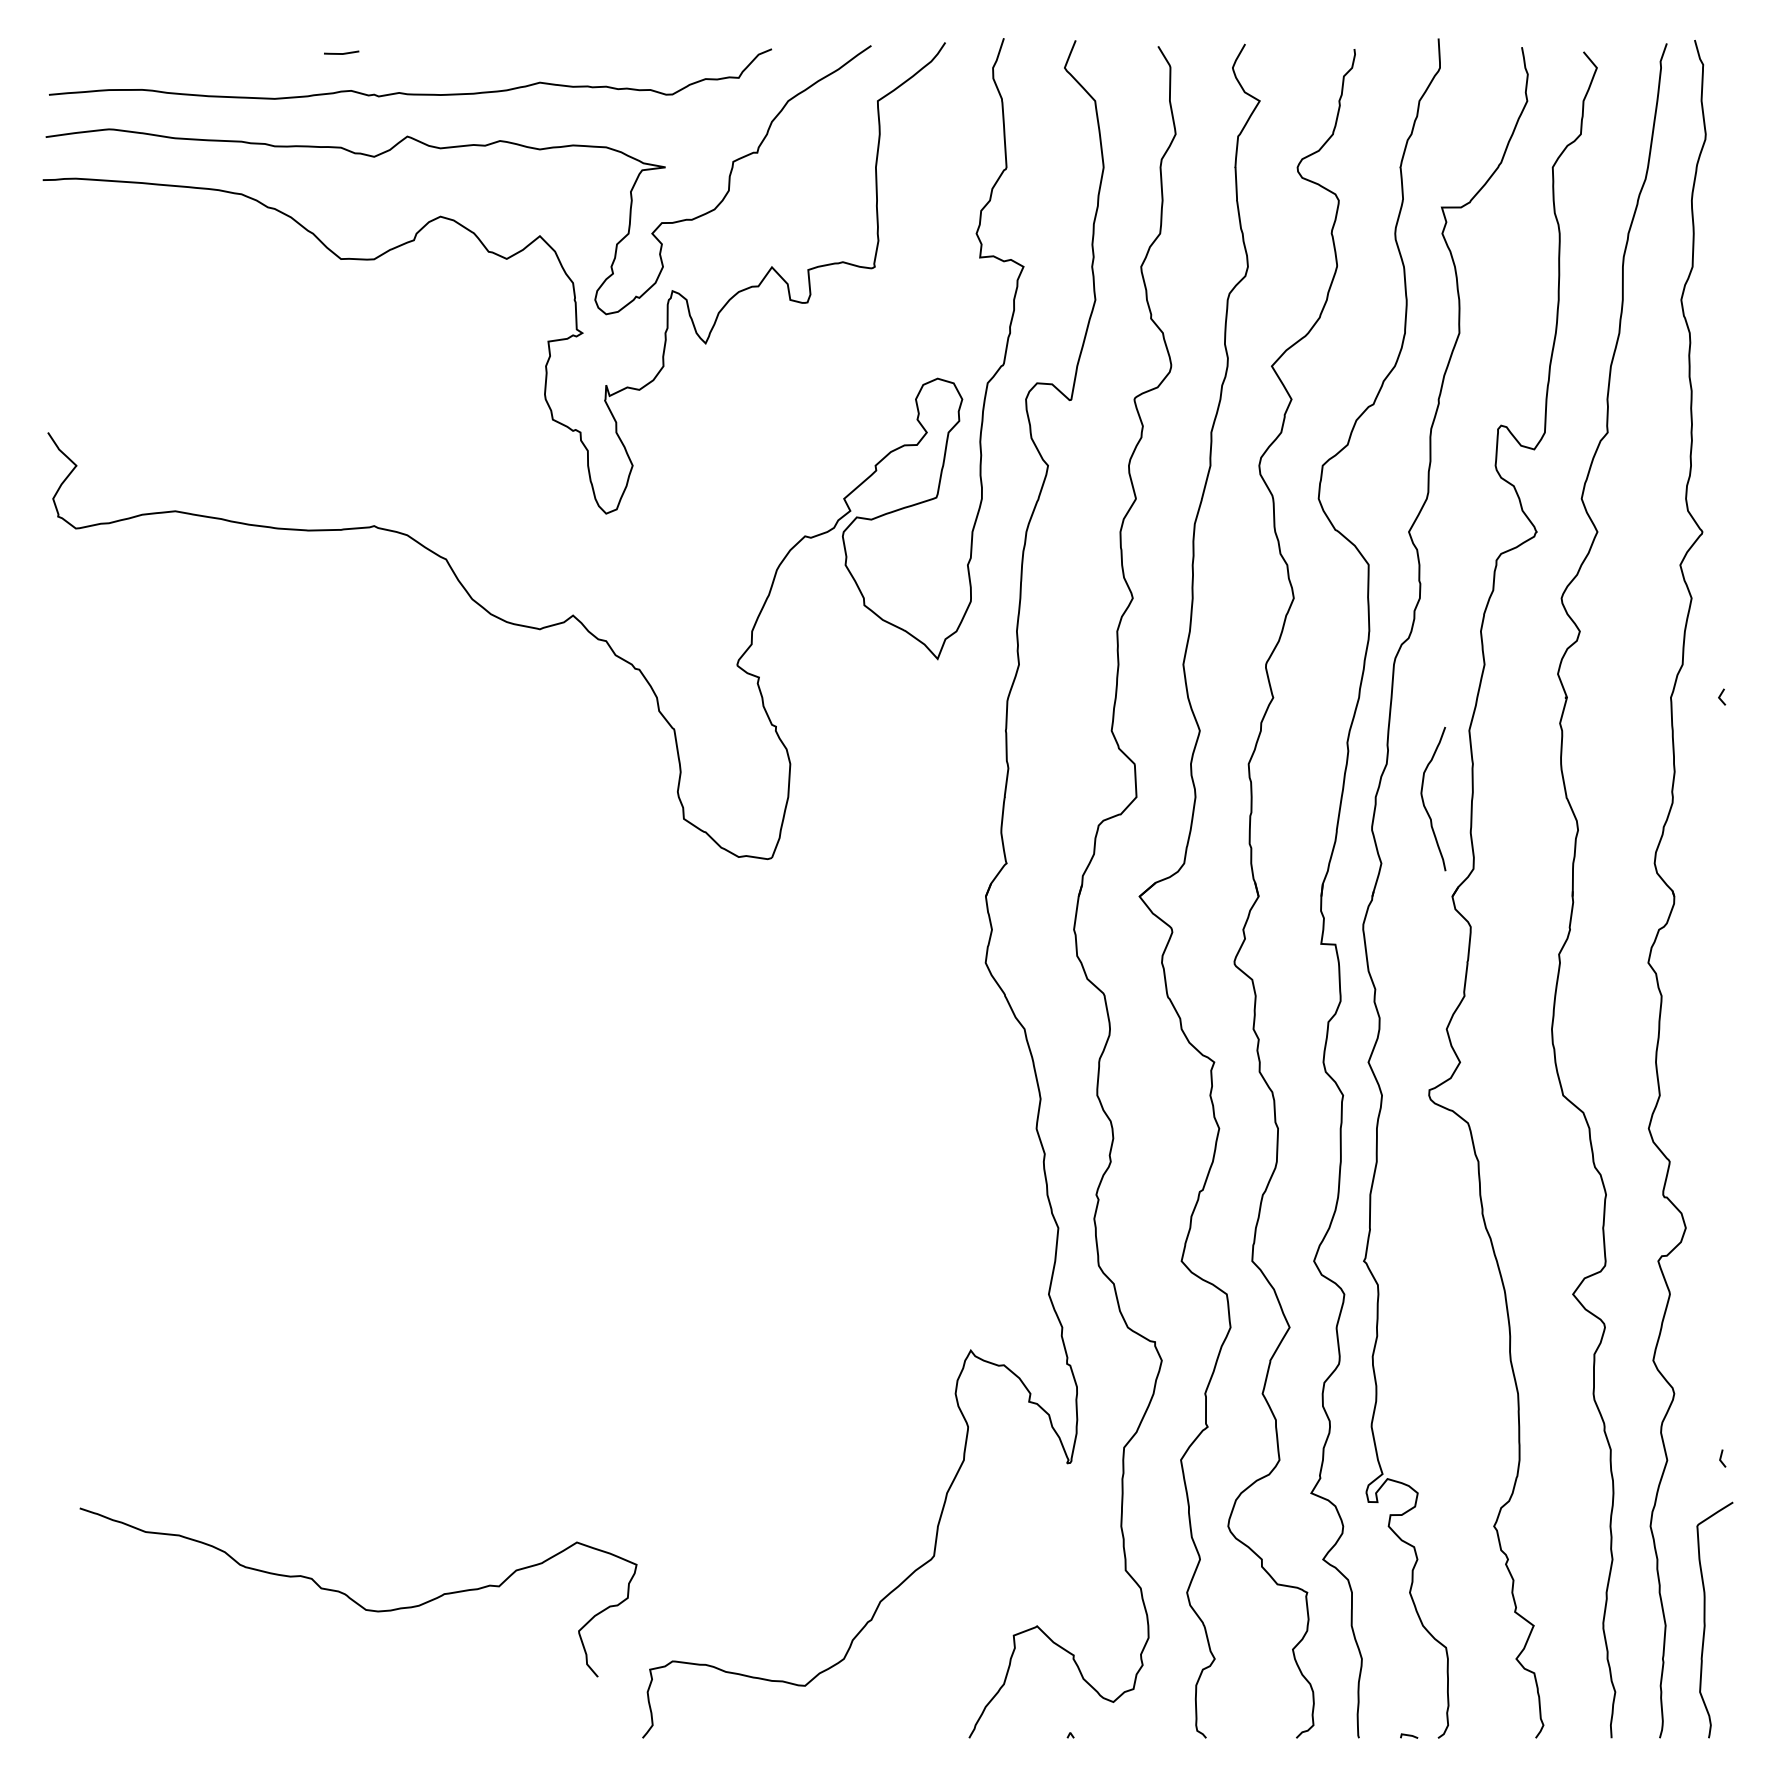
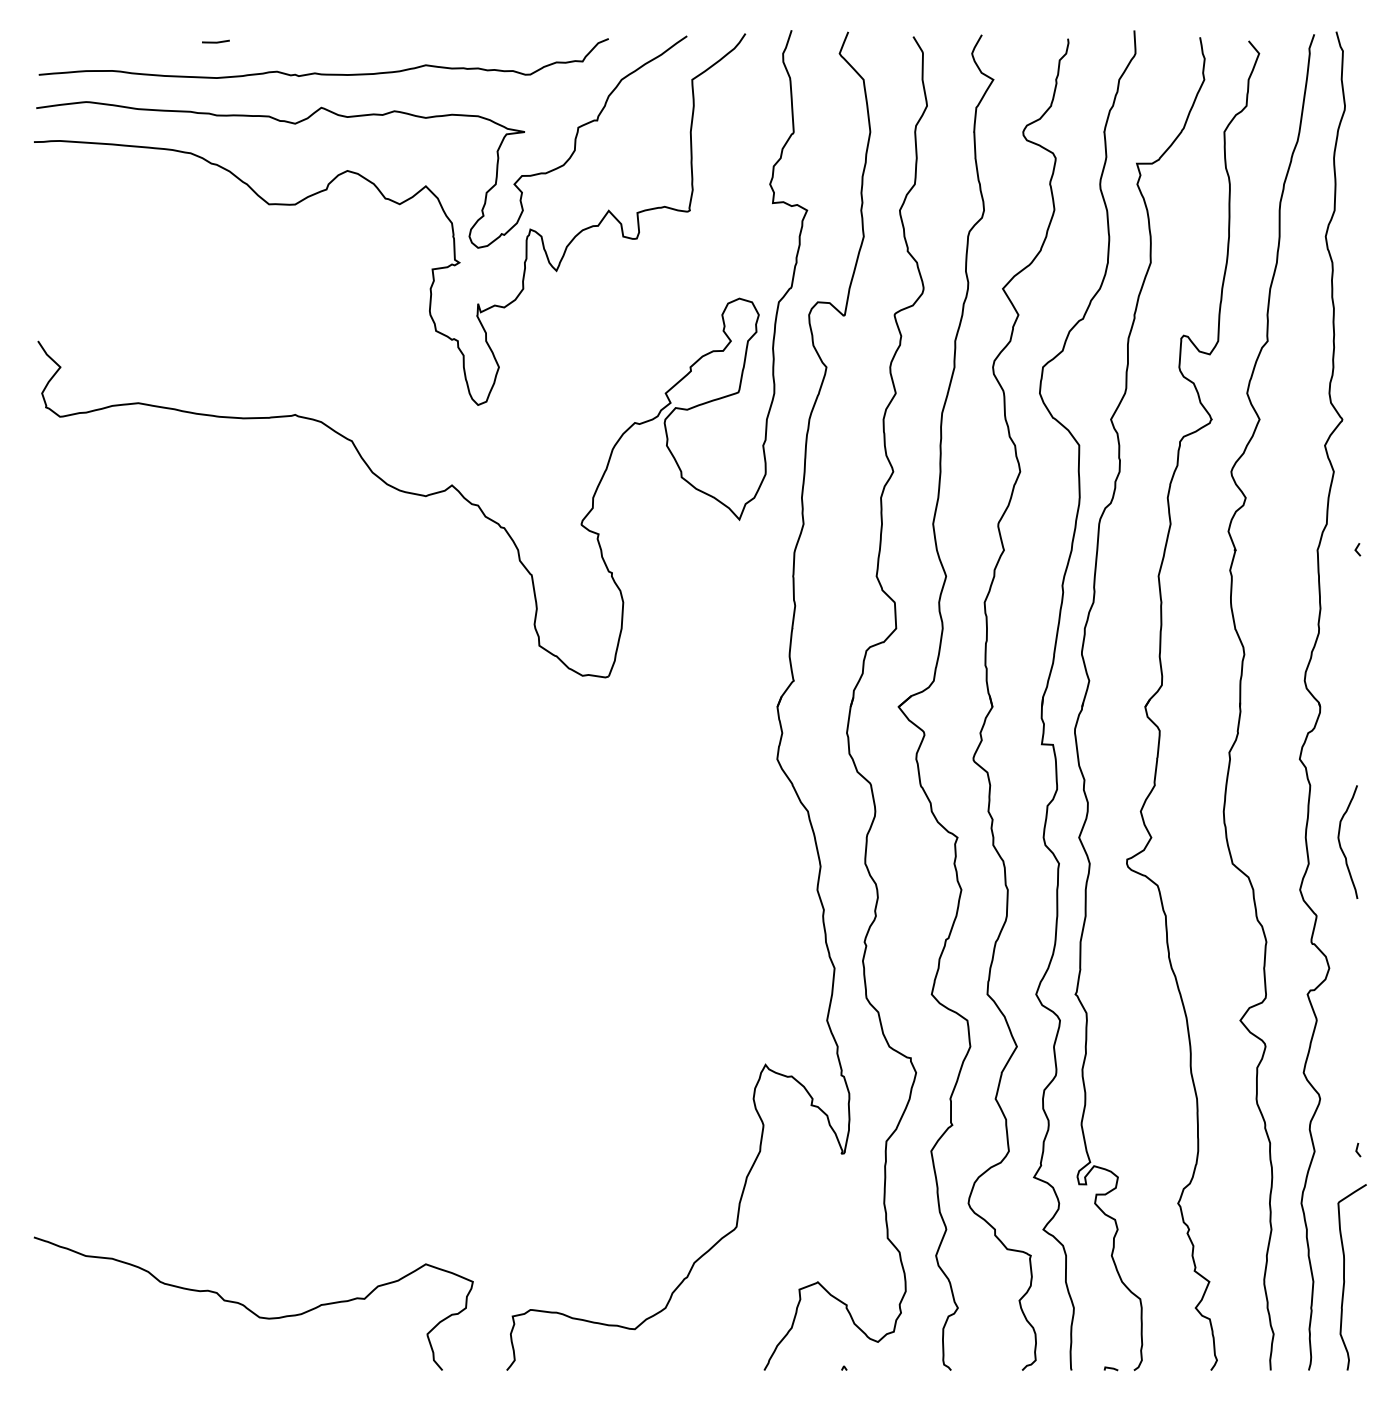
line: (341, 53) -> (215, 42), moved
curve: (1424, 802) -> (1340, 844), moved
curve: (352, 1598) -> (248, 1308), moved

